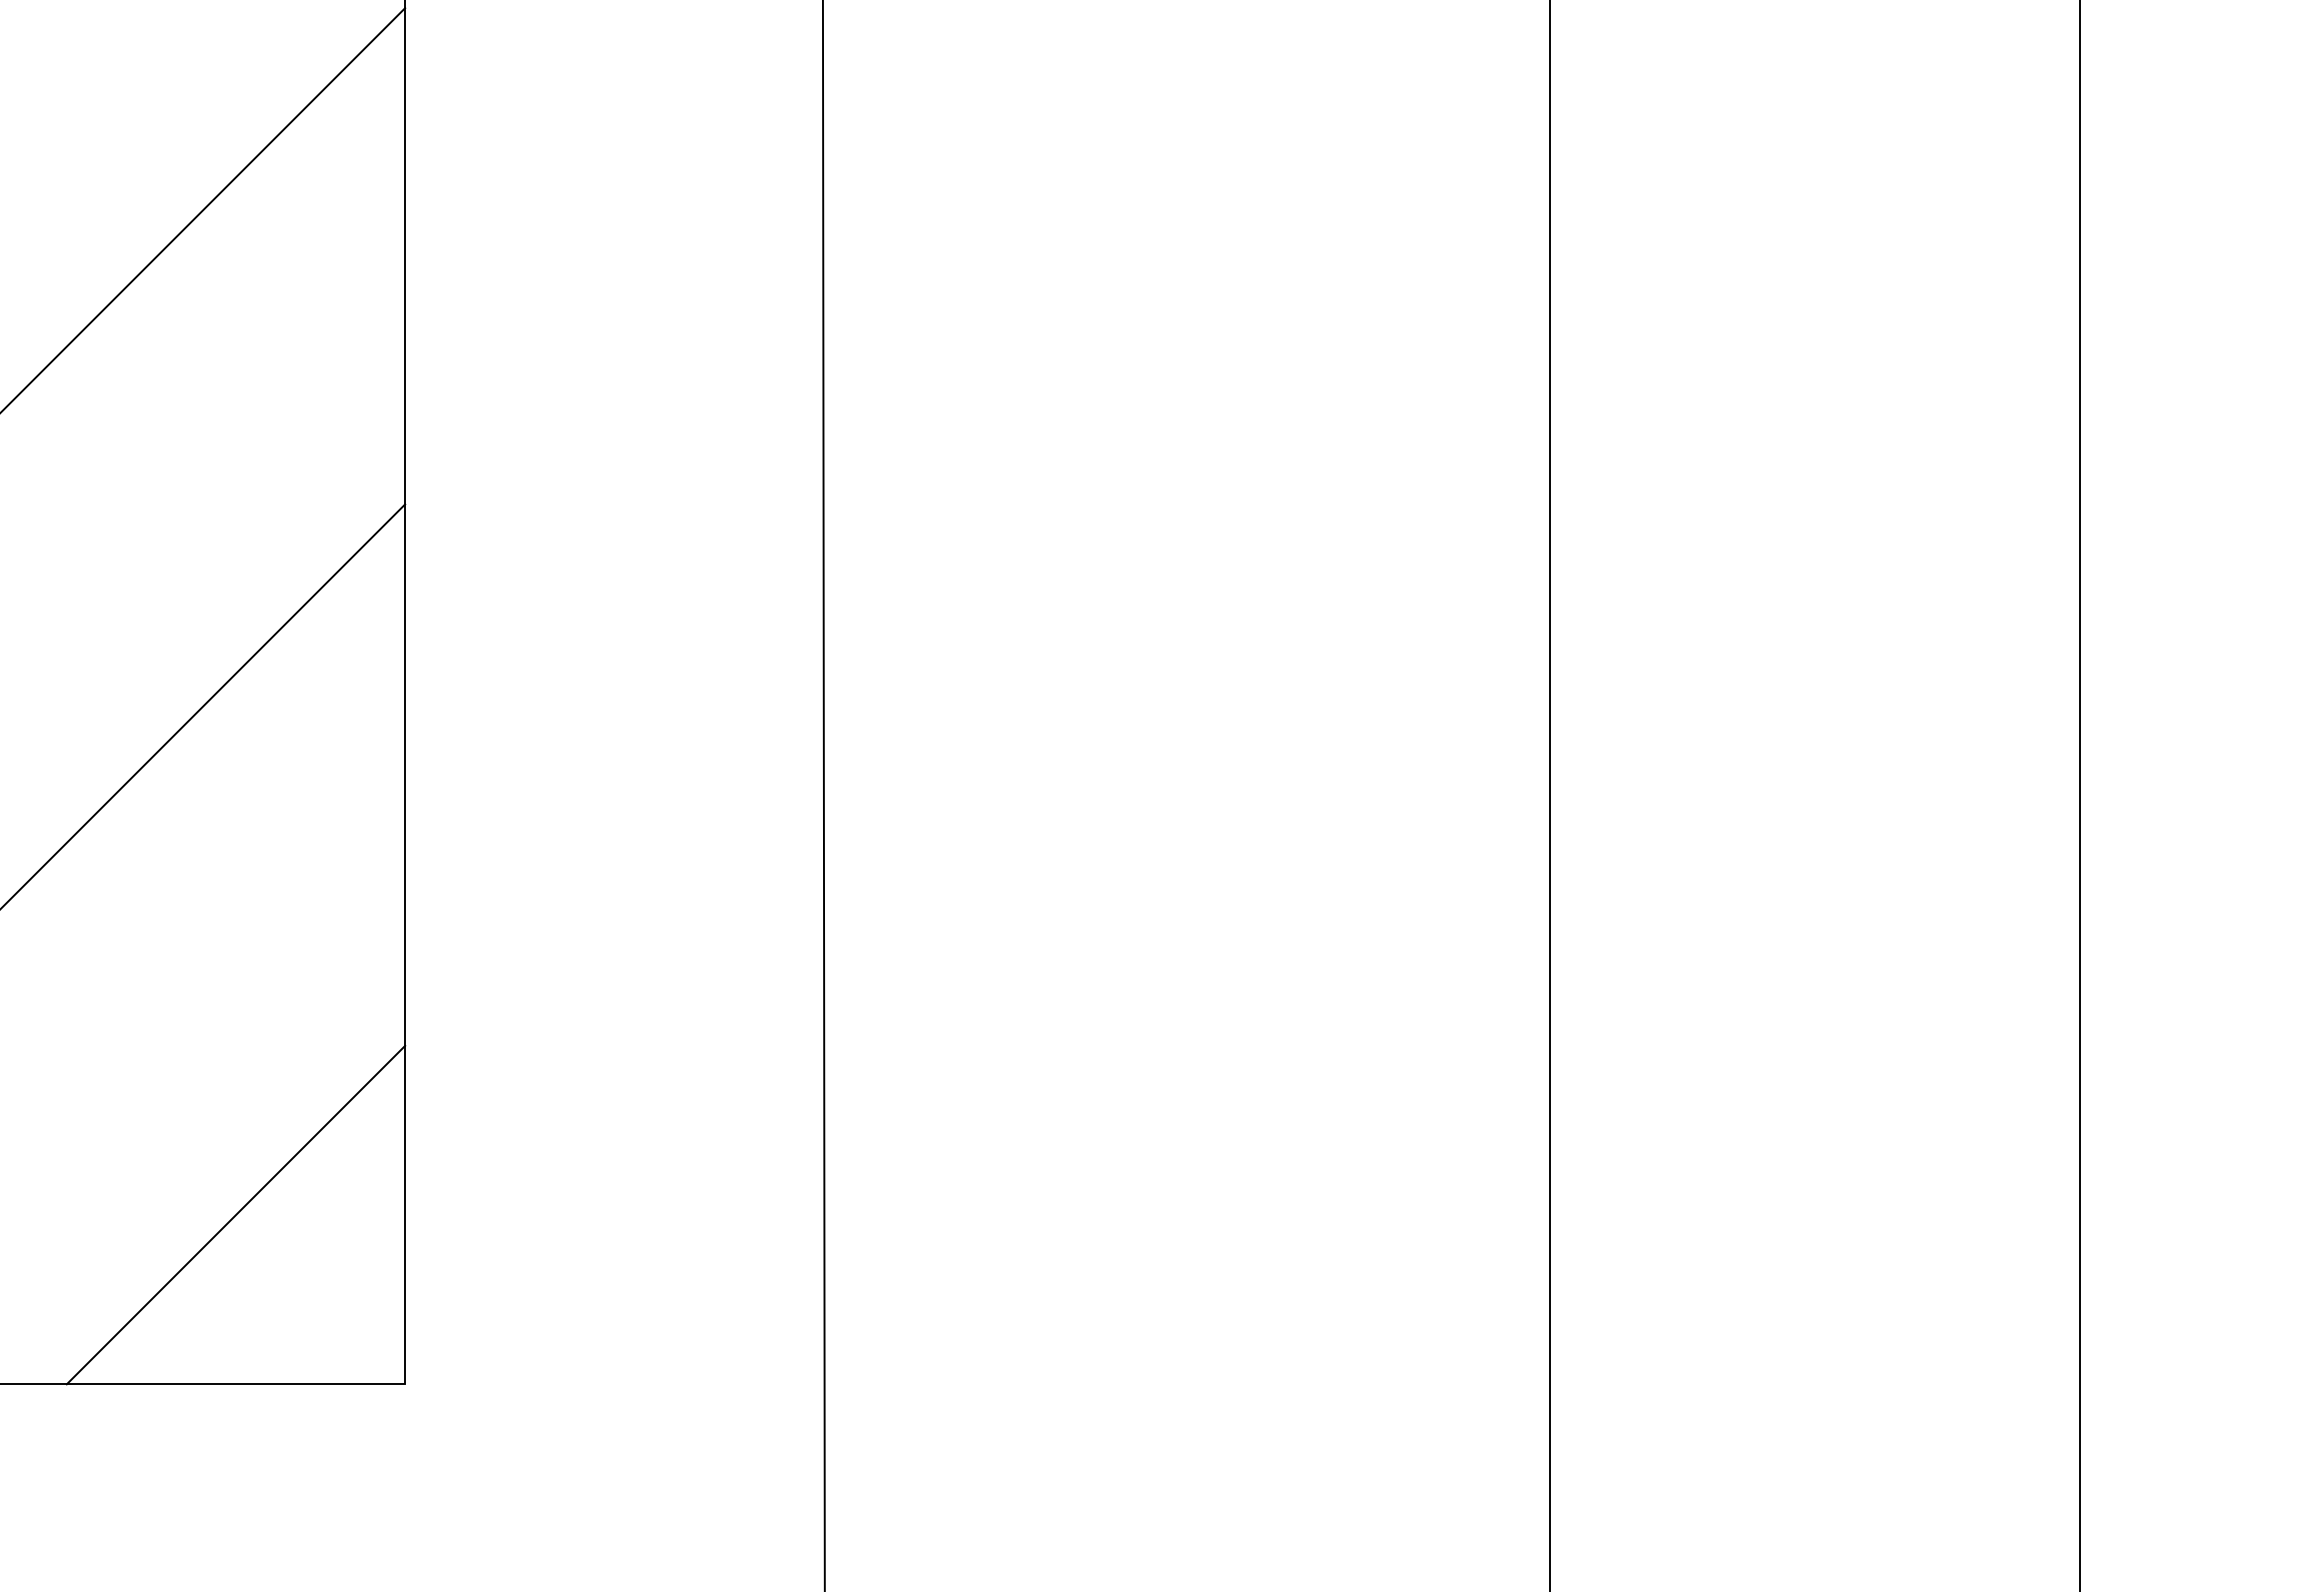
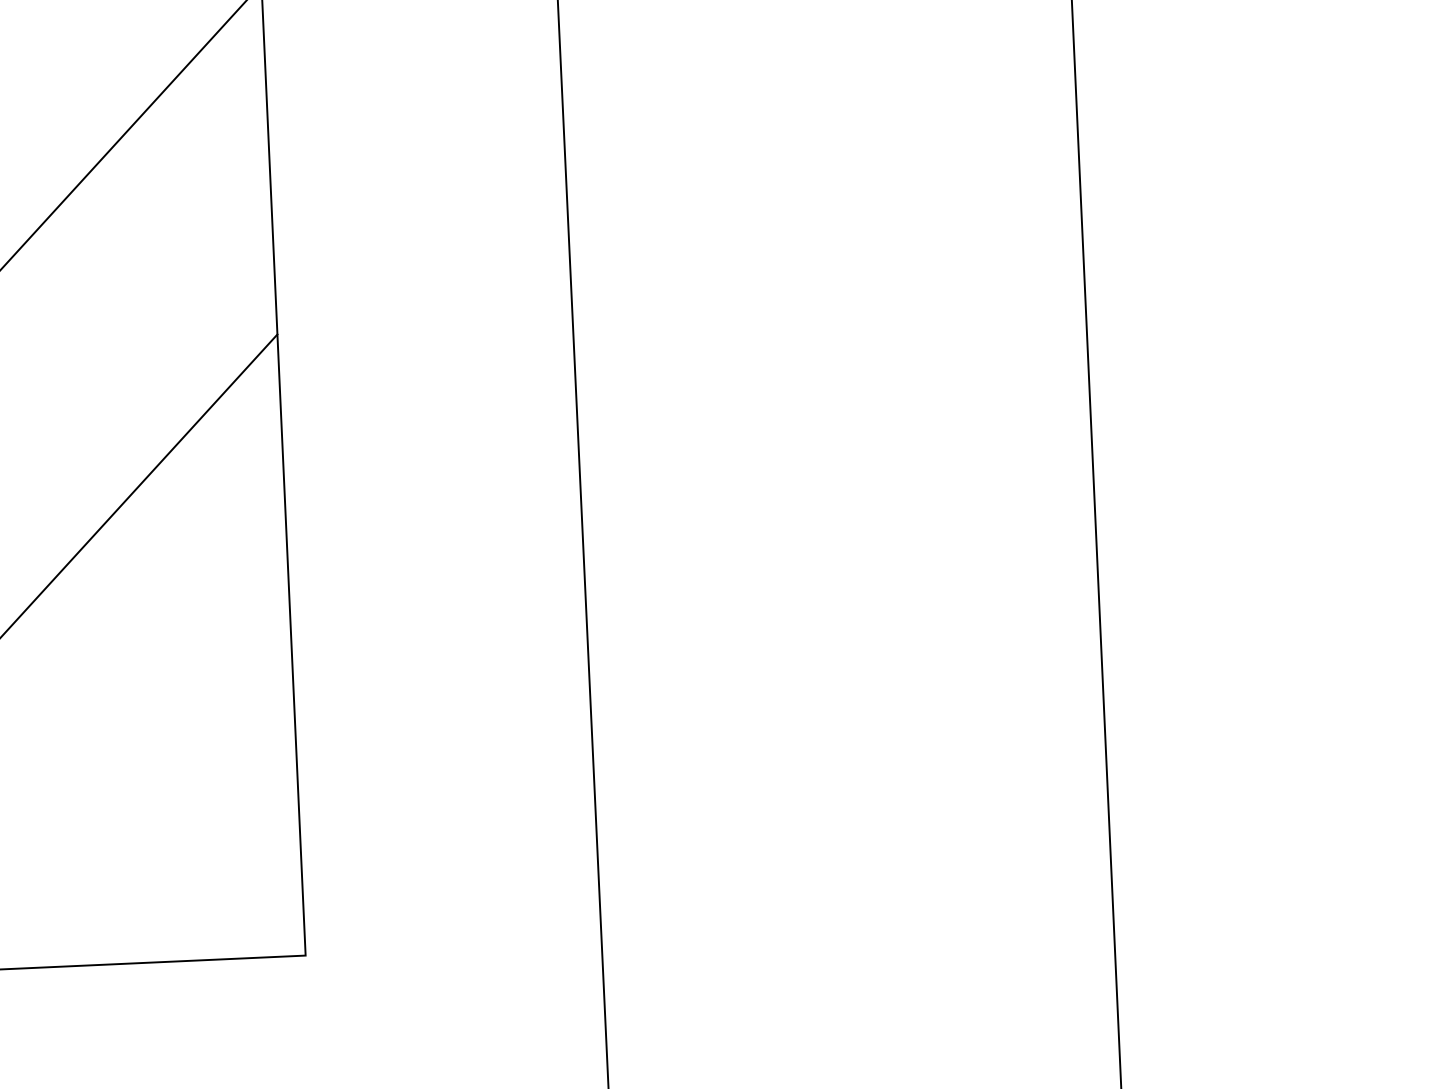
line: (235, 1214) -> (180, 841), removed

